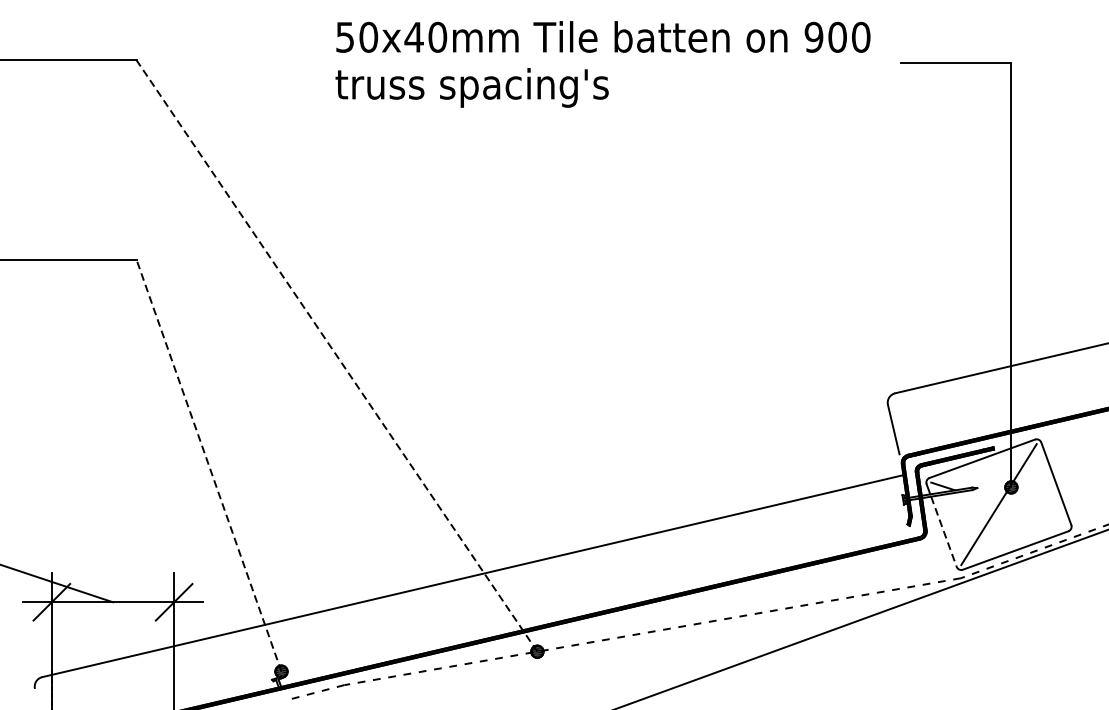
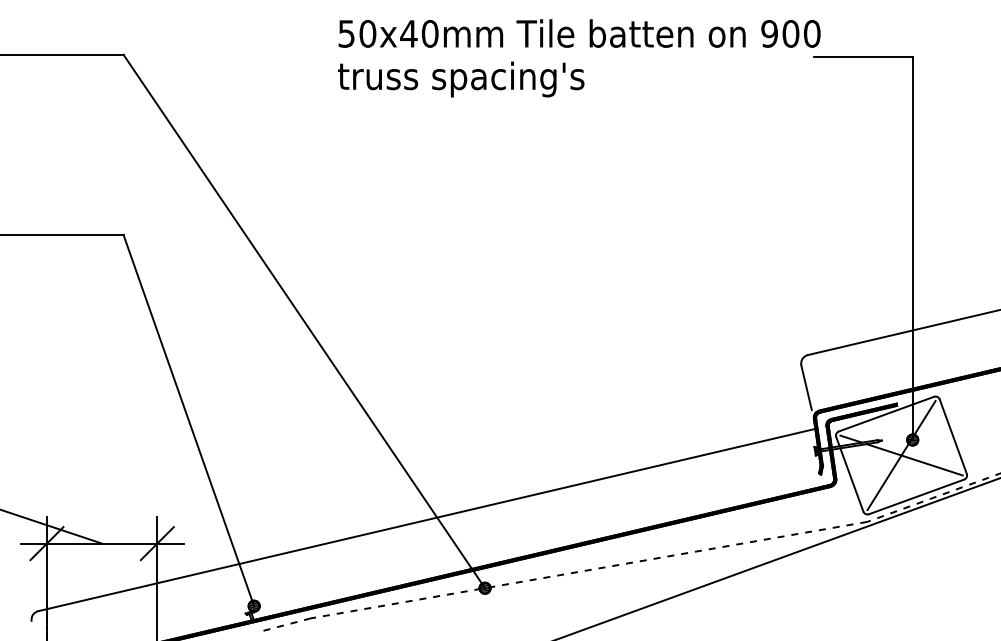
text: (603, 64) -> (579, 58), moved
line: (337, 356) -> (304, 321), dashed -> solid
line: (208, 465) -> (188, 420), dashed -> solid
line: (1013, 509) -> (914, 459), added
line: (943, 531) -> (851, 479), dashed -> solid

